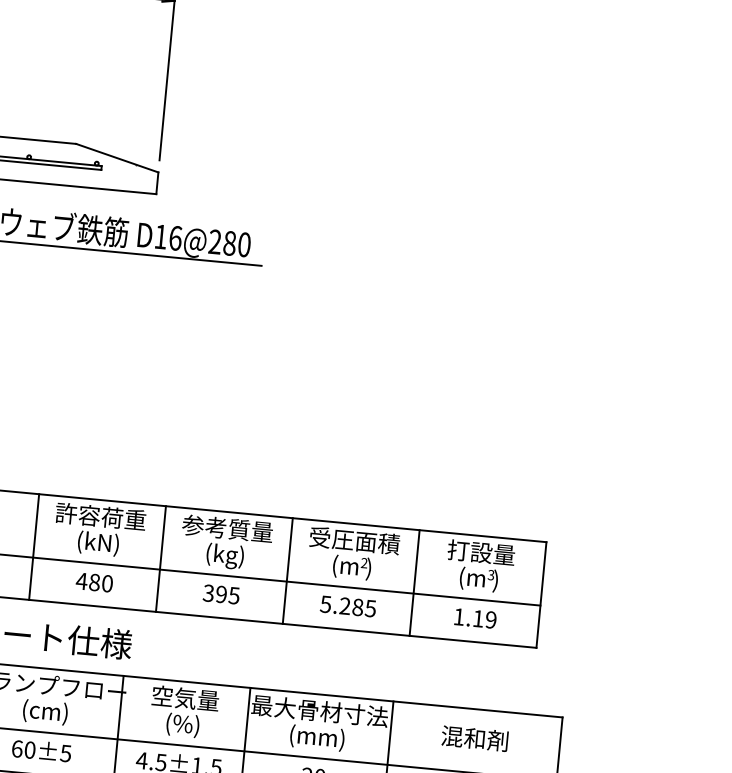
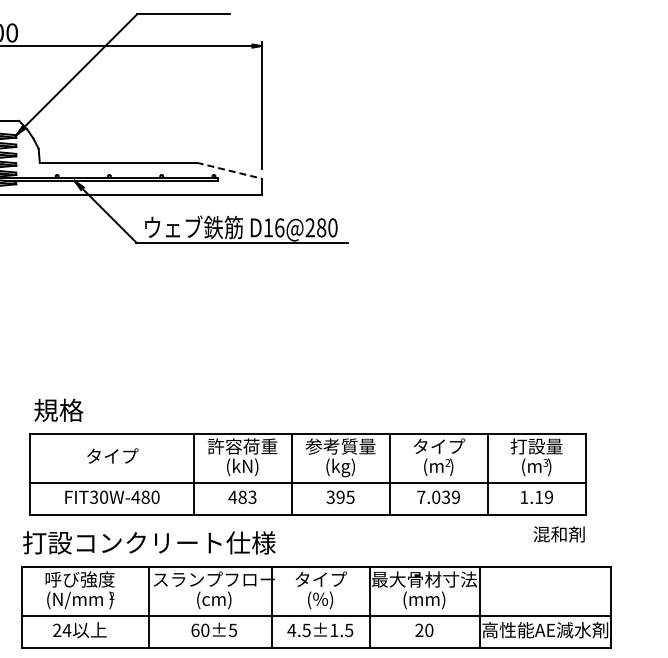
line: (117, 157) -> (229, 170), solid -> dashed
text: (354, 540) -> (438, 446), 受圧面積 -> タイプ
text: (107, 582) -> (252, 496), 480 -> 483
text: (348, 606) -> (438, 497), 5.285 -> 7.039
text: (185, 698) -> (320, 579), 空気量 -> タイプ
text: (474, 738) -> (558, 534), moved

